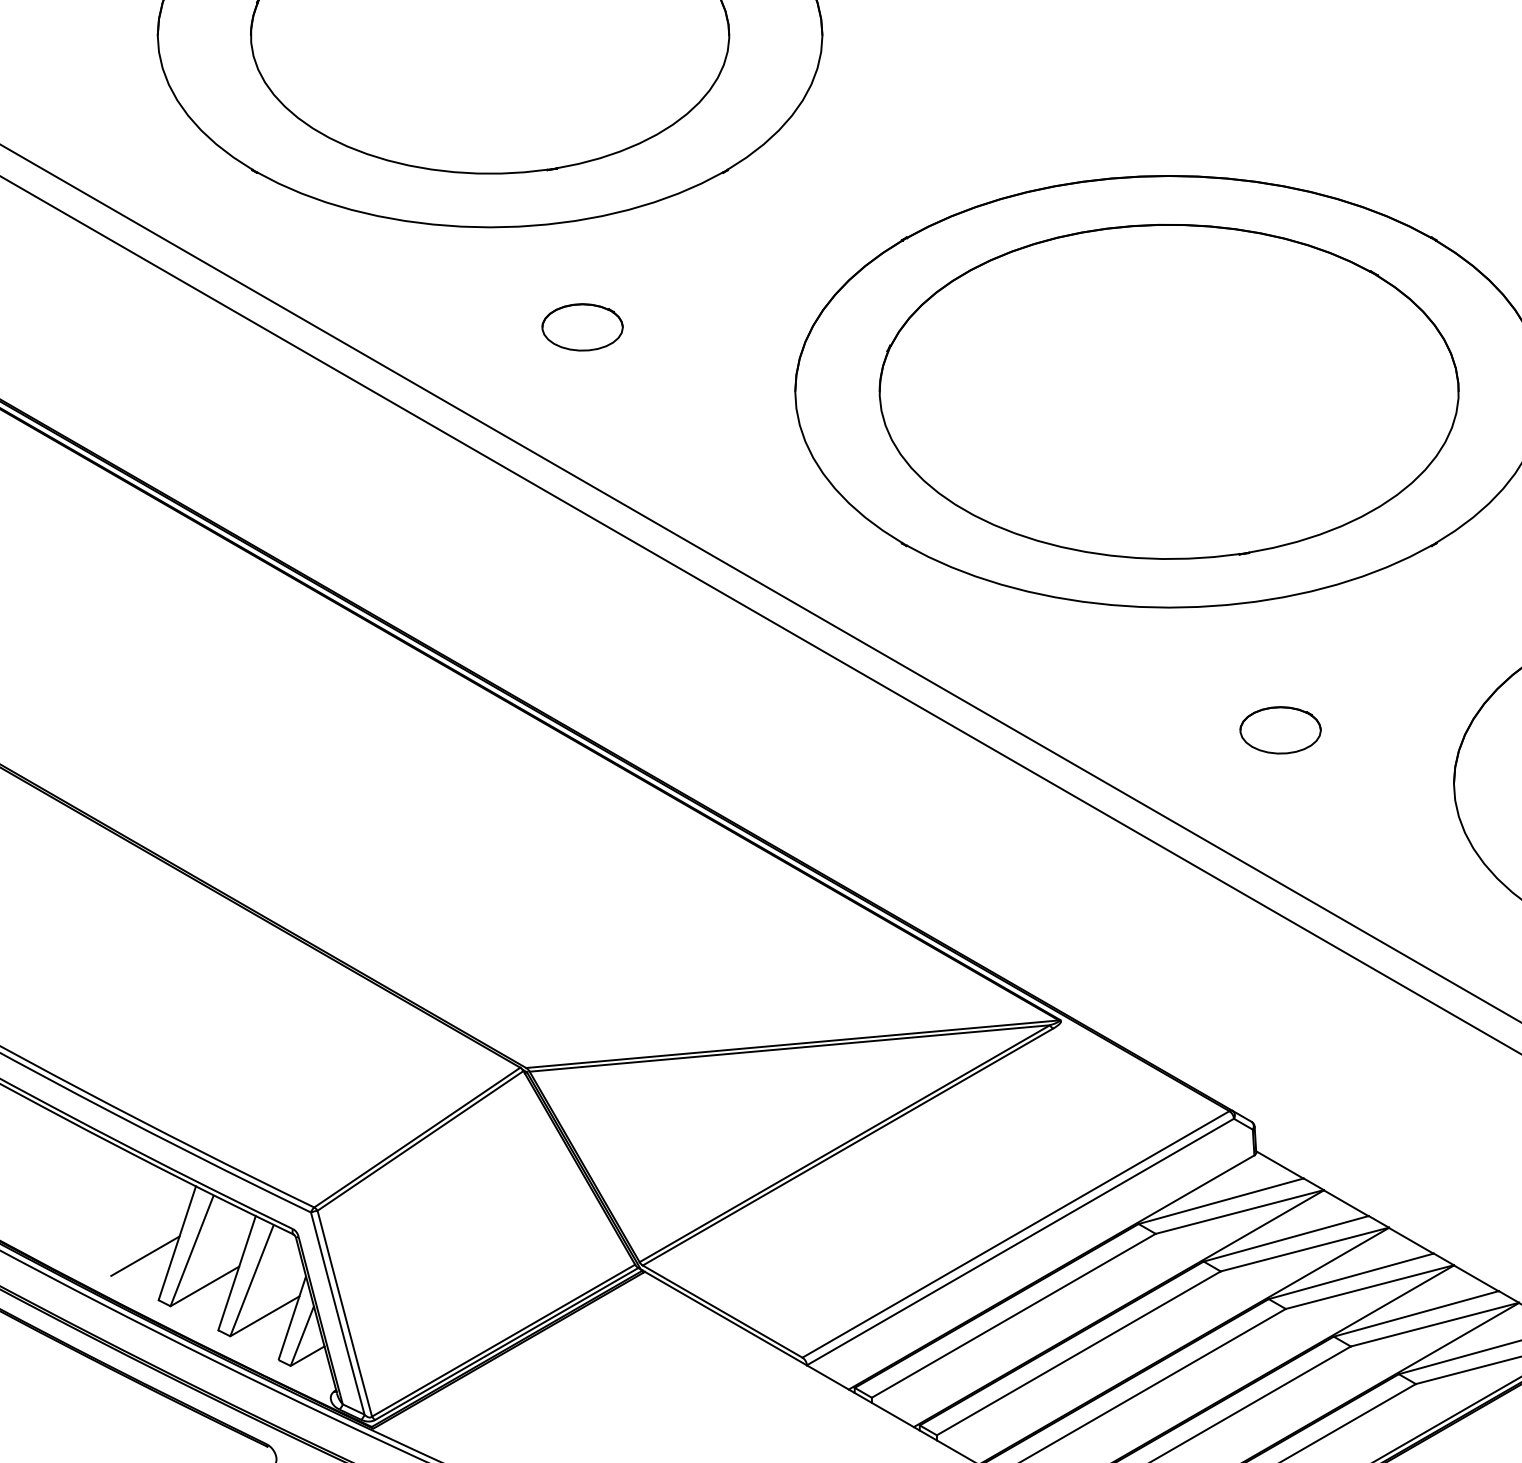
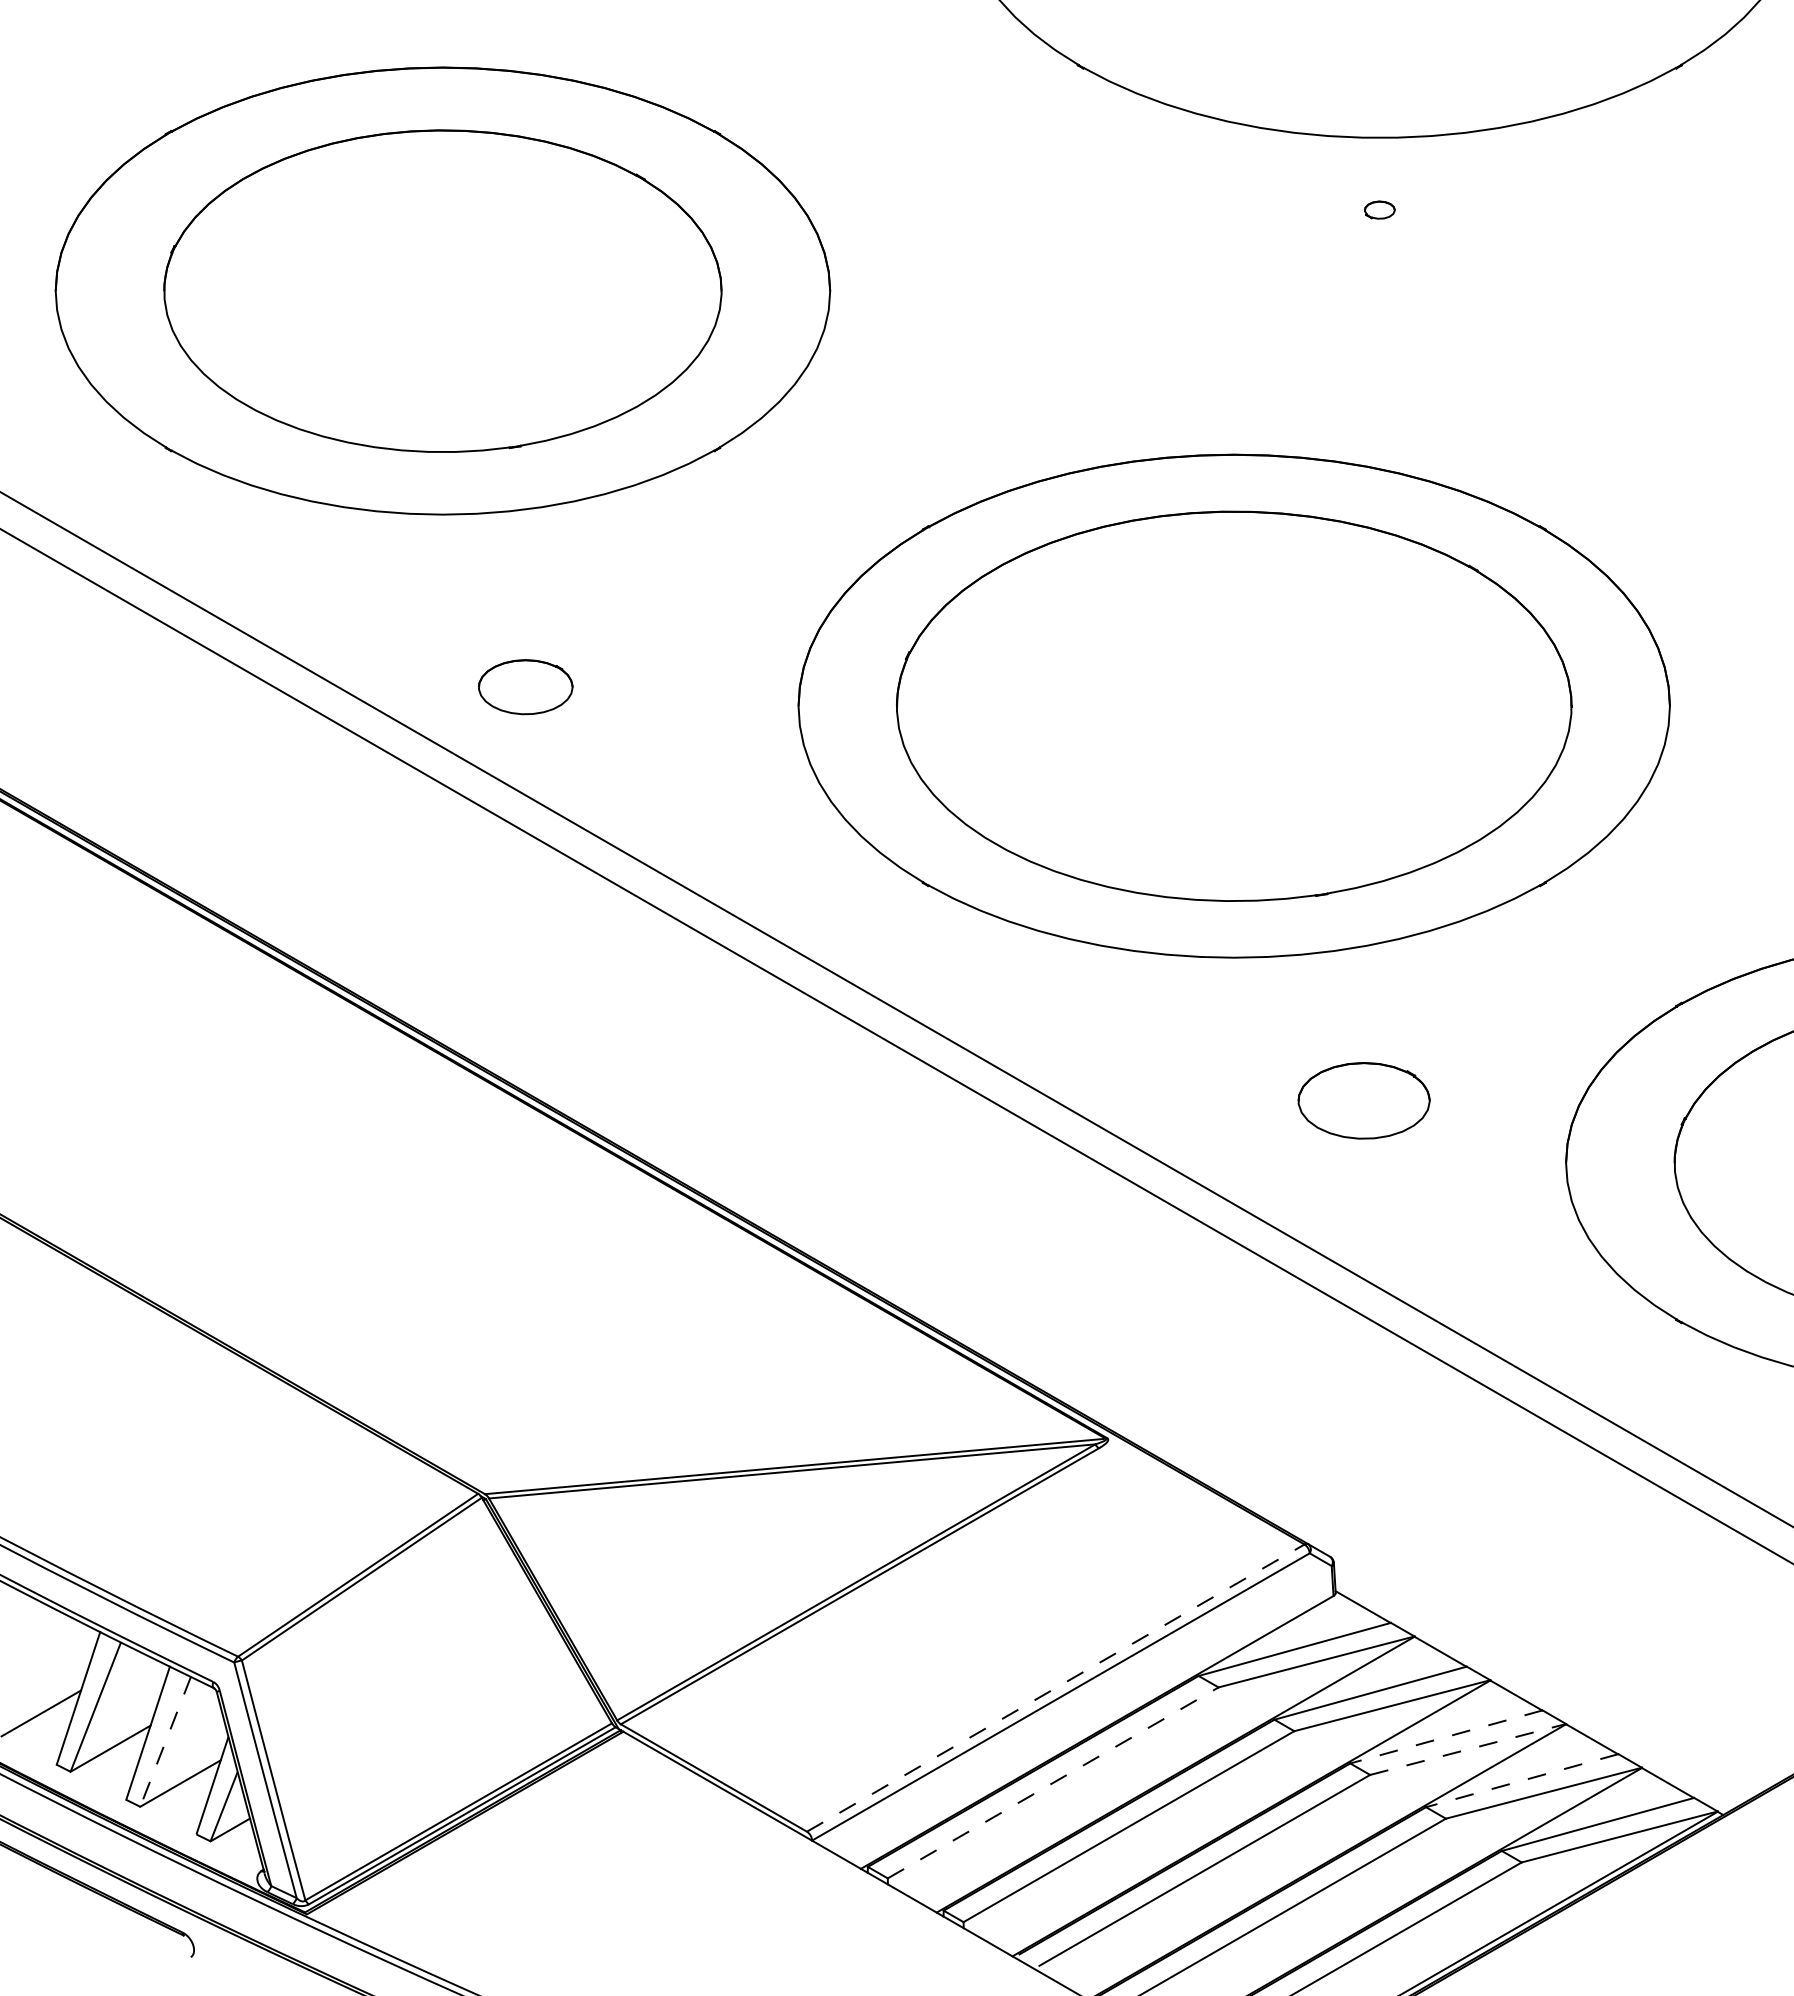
part: (582, 327) -> (525, 687), moved
part: (1280, 730) -> (1363, 1100), size x1.4
line: (1016, 1233) -> (1056, 1687), solid -> dashed
line: (1351, 1275) -> (1446, 1736), solid -> dashed
line: (251, 1279) -> (165, 1740), solid -> dashed
line: (1370, 1287) -> (1468, 1749), solid -> dashed
line: (1416, 1313) -> (1522, 1780), solid -> dashed
line: (1014, 1315) -> (1053, 1782), solid -> dashed

